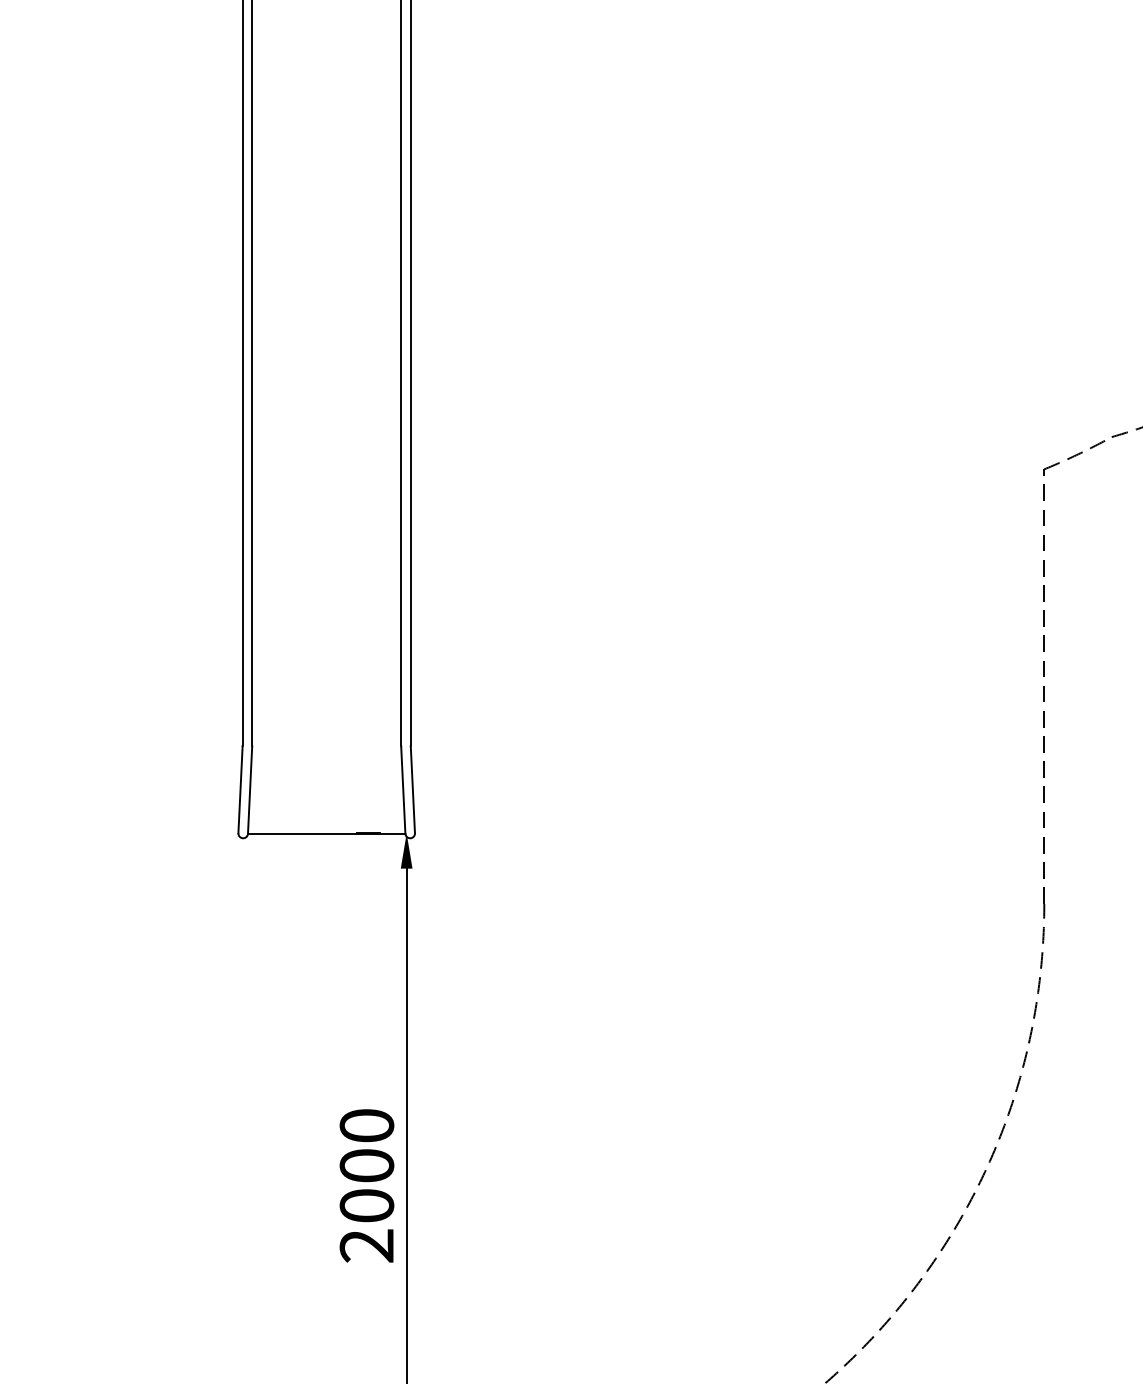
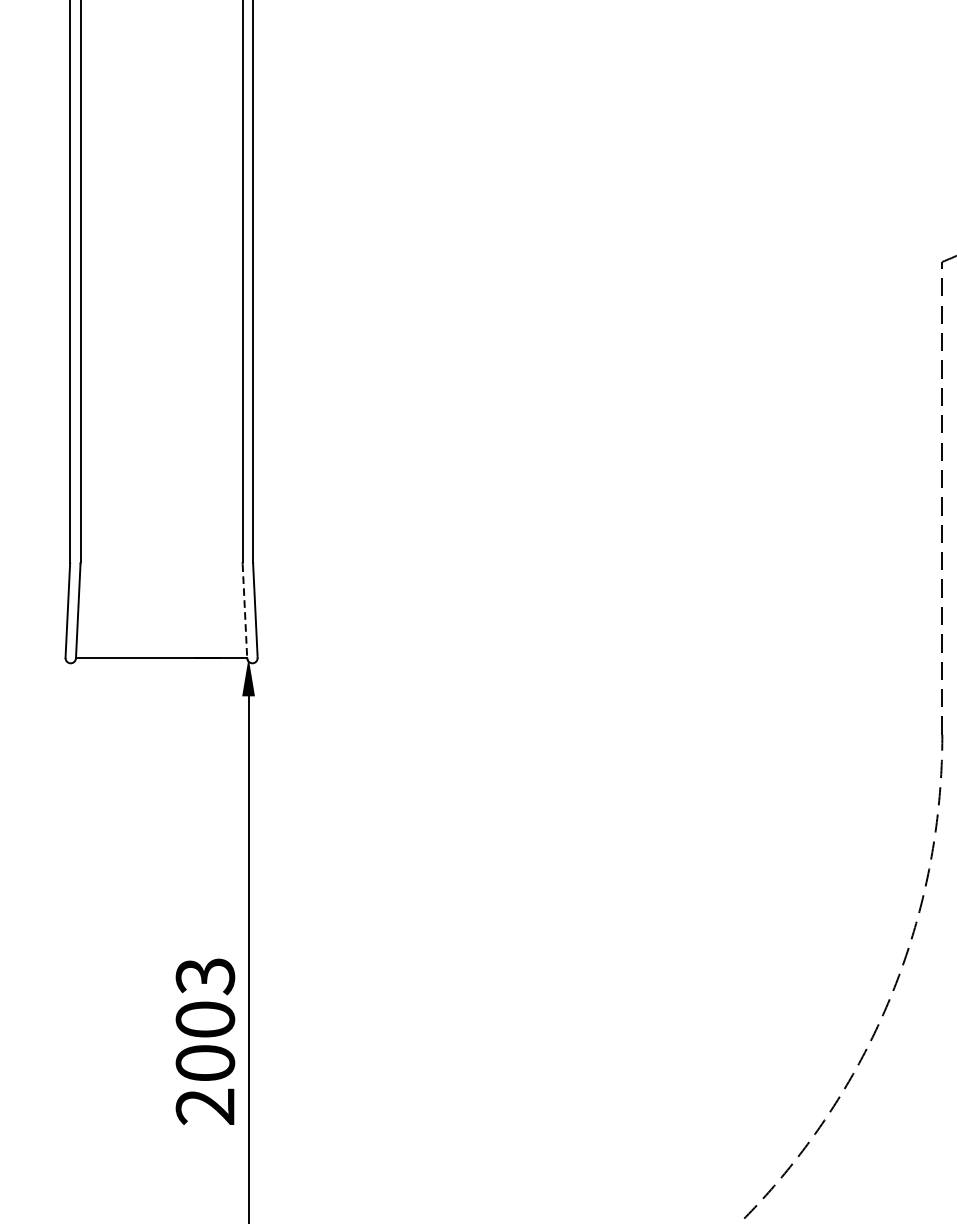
line: (403, 790) -> (245, 611), solid -> dashed
text: (366, 1126) -> (204, 976), 2000 -> 2003

